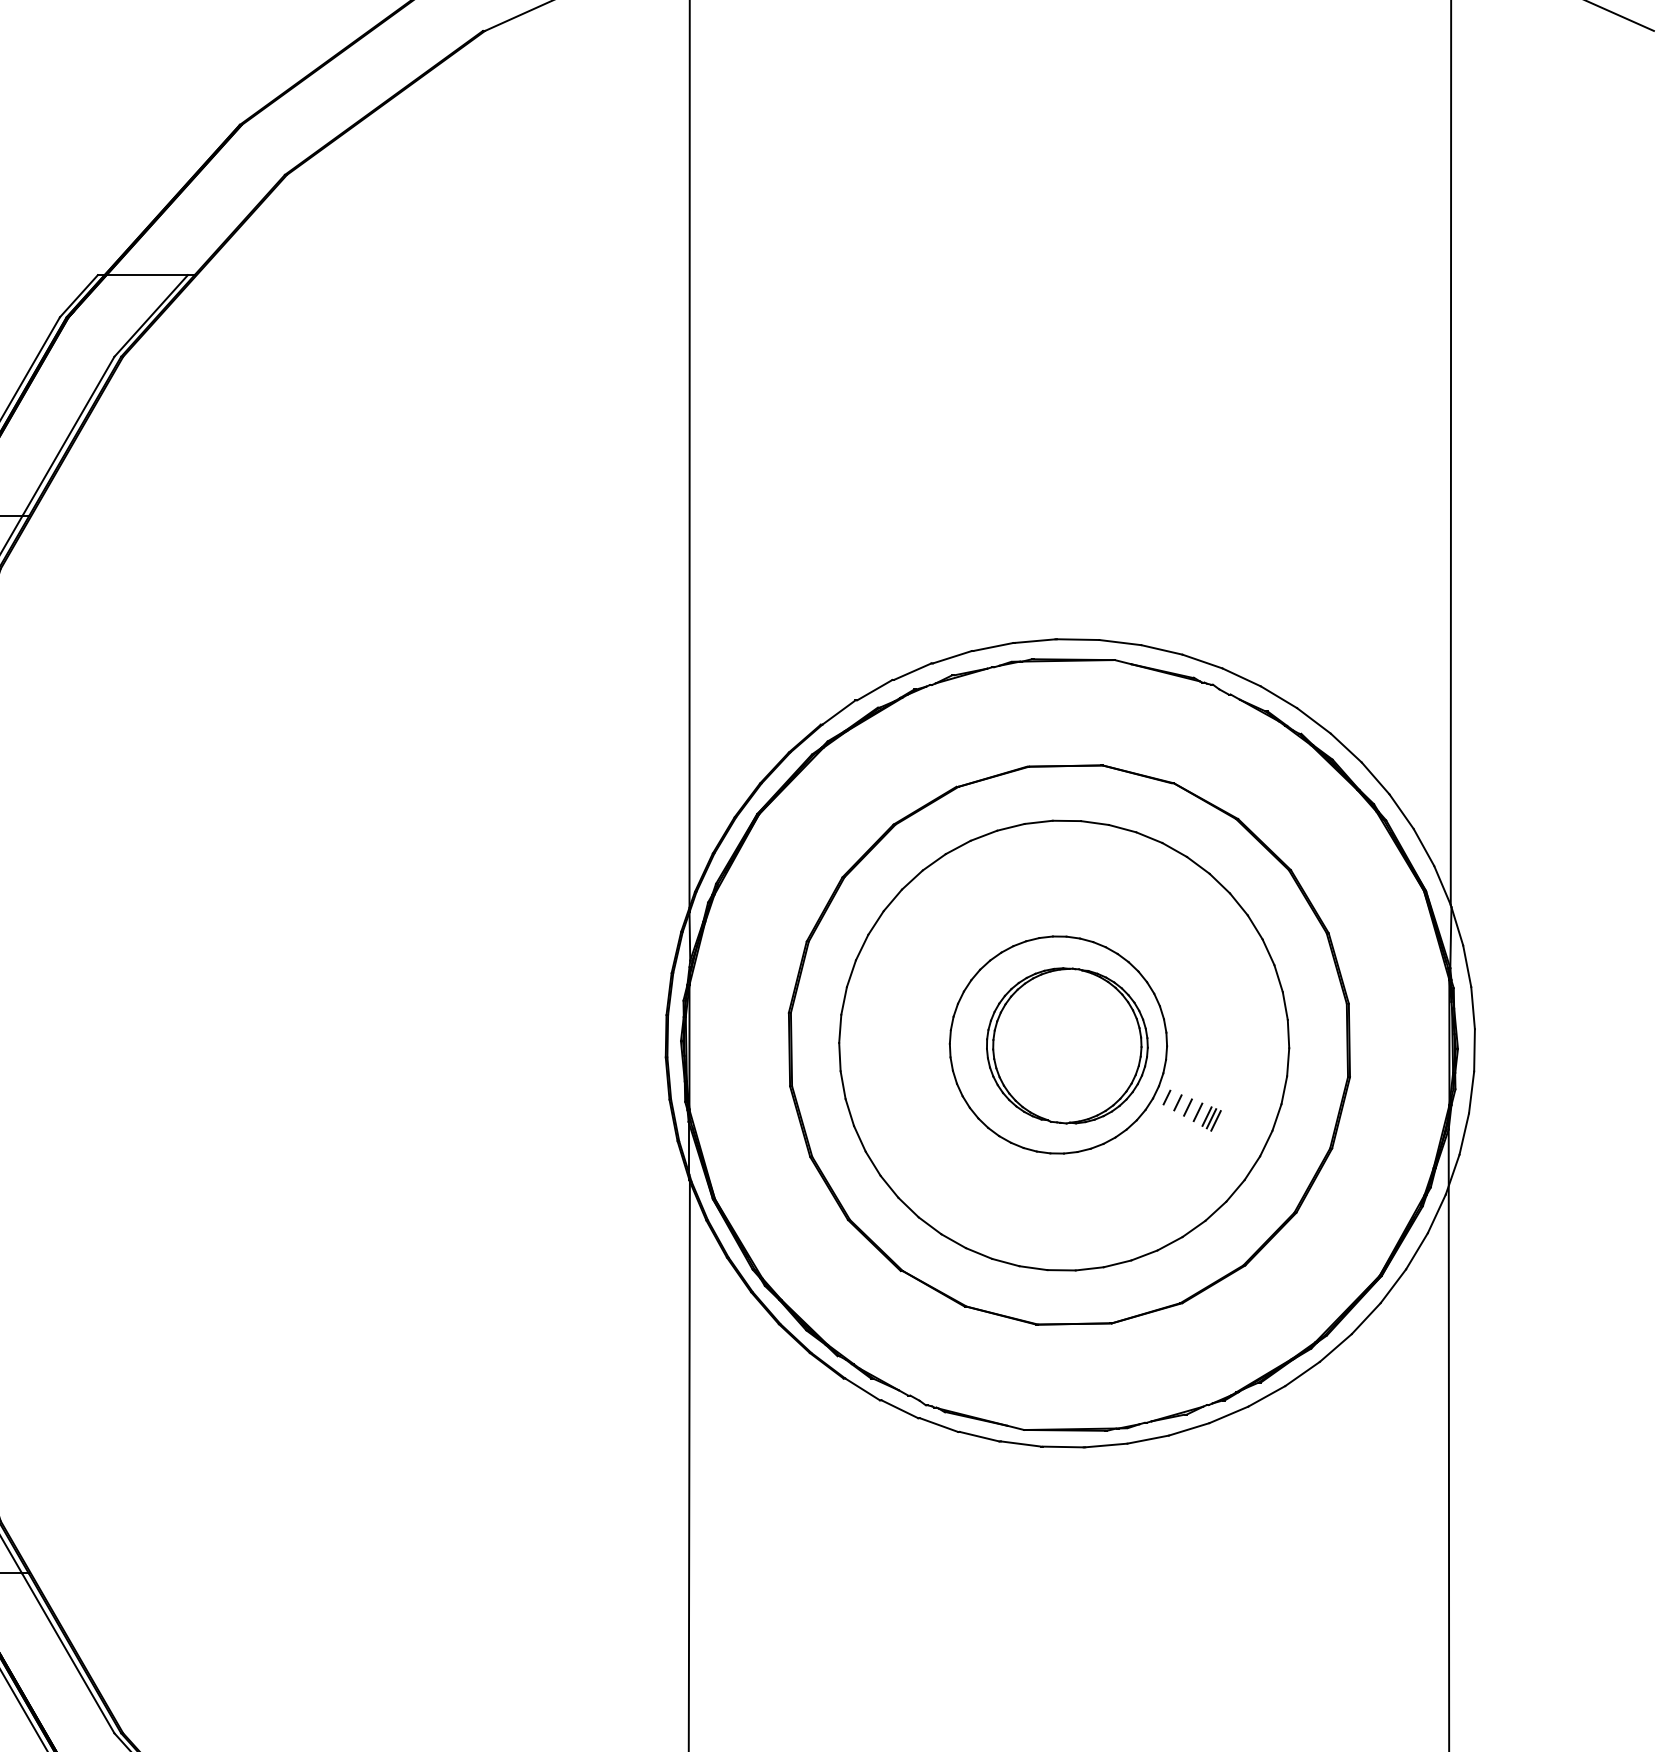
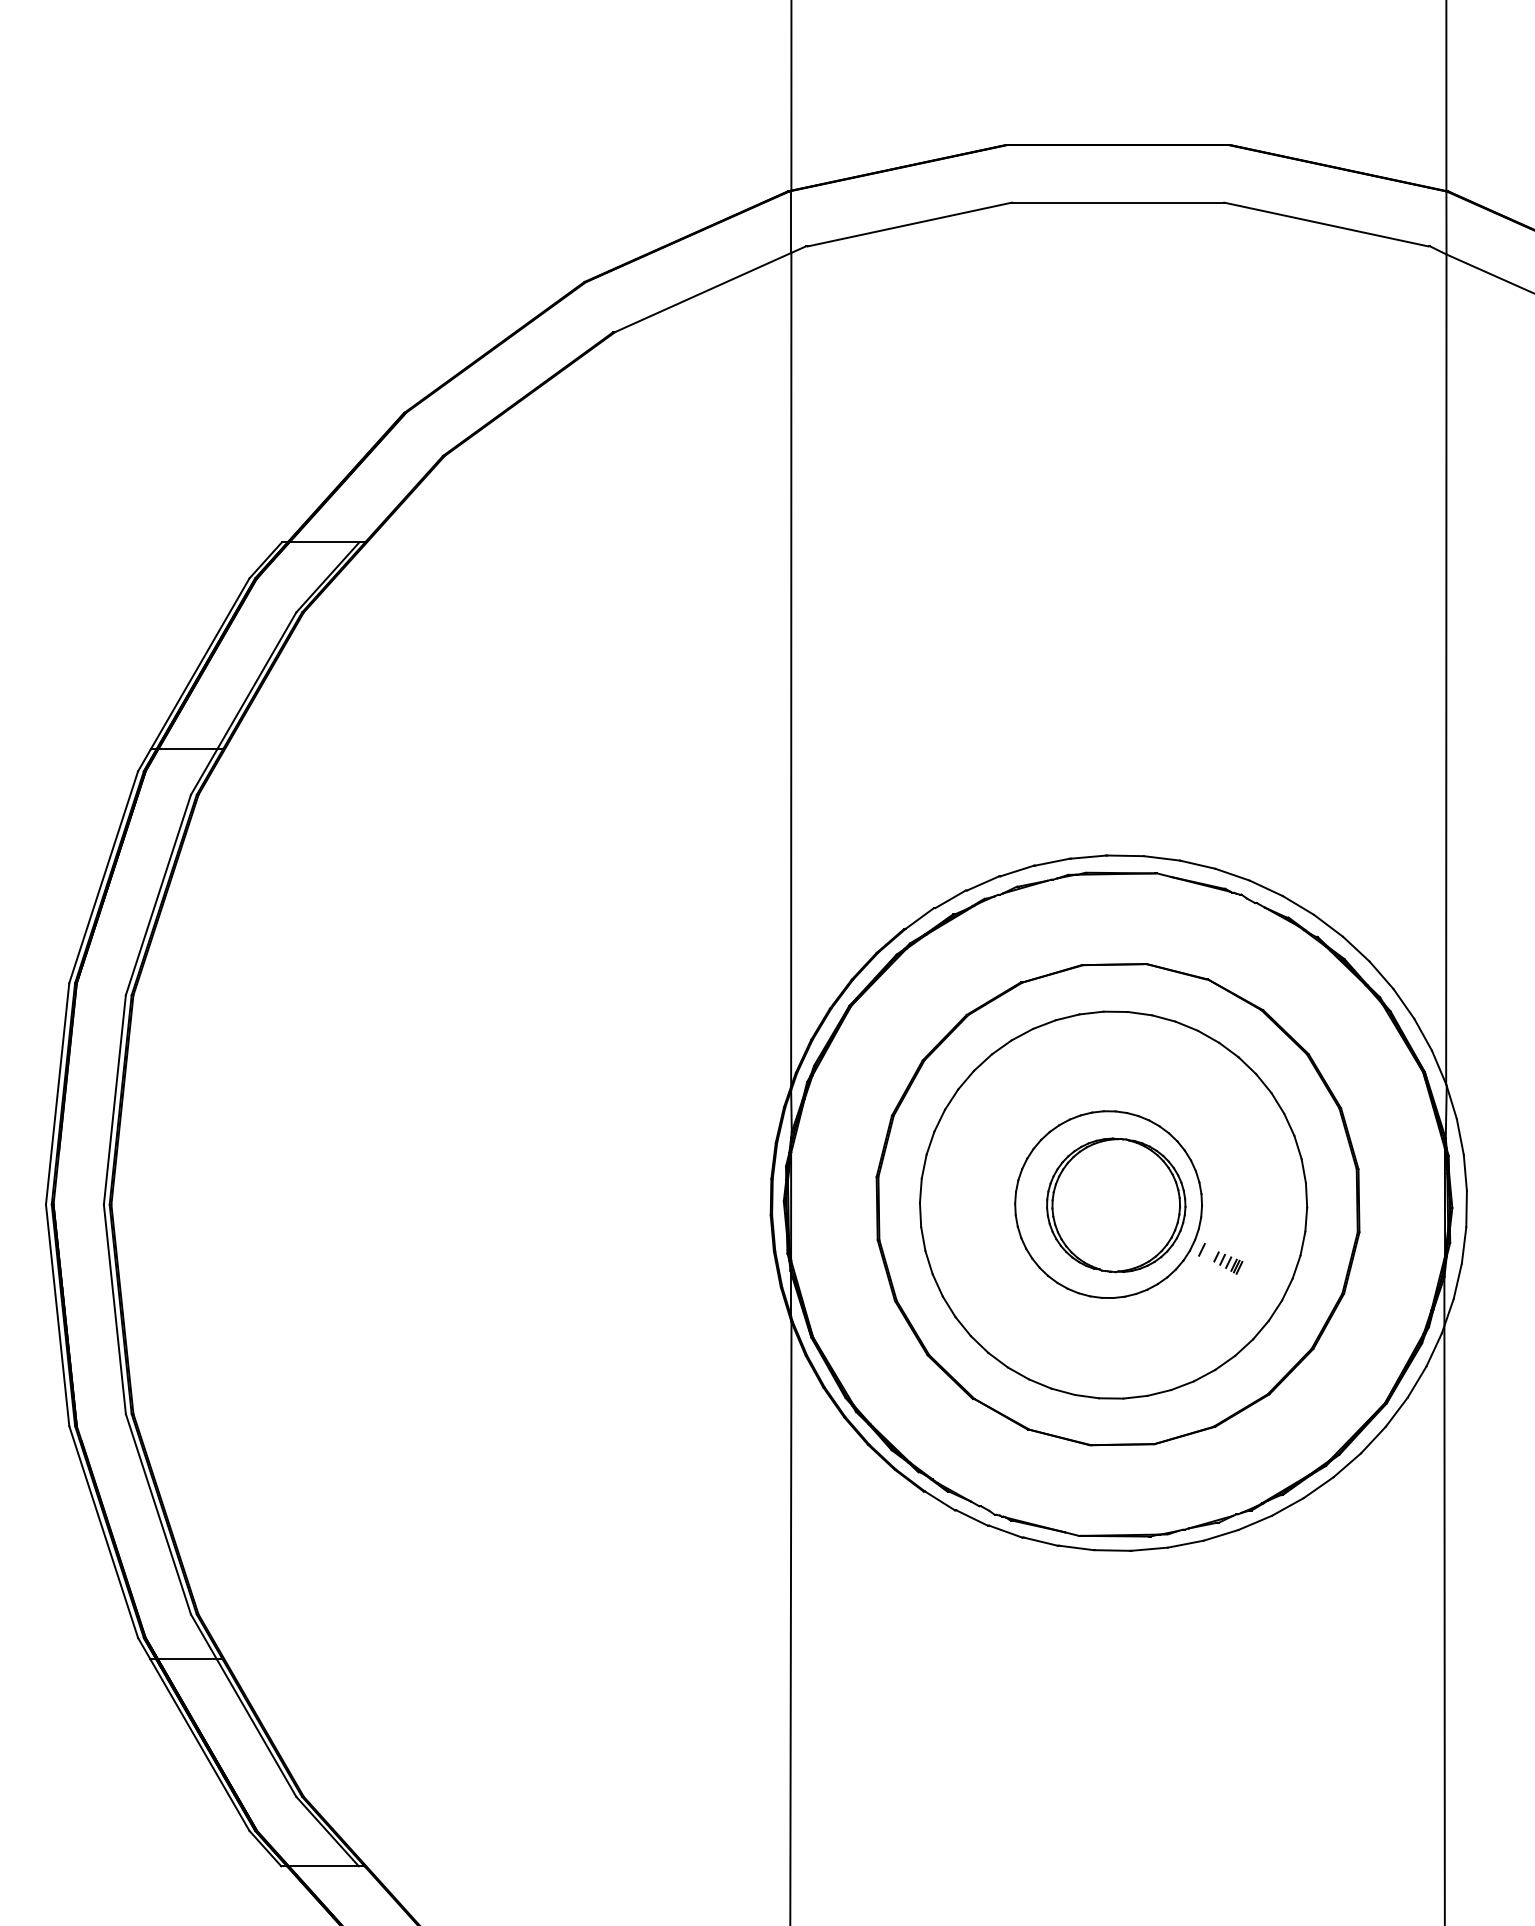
part: (1197, 1112) -> (1228, 1262), size x0.7

